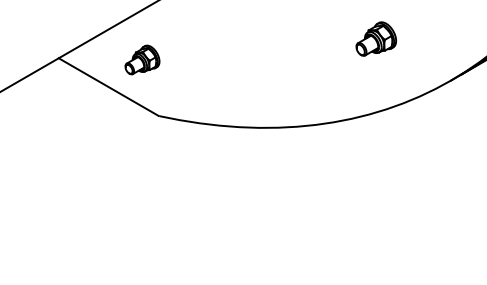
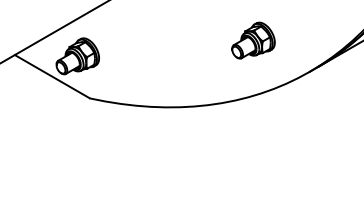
part: (376, 38) -> (253, 40), size x1.43
part: (142, 59) -> (77, 55), size x1.67

